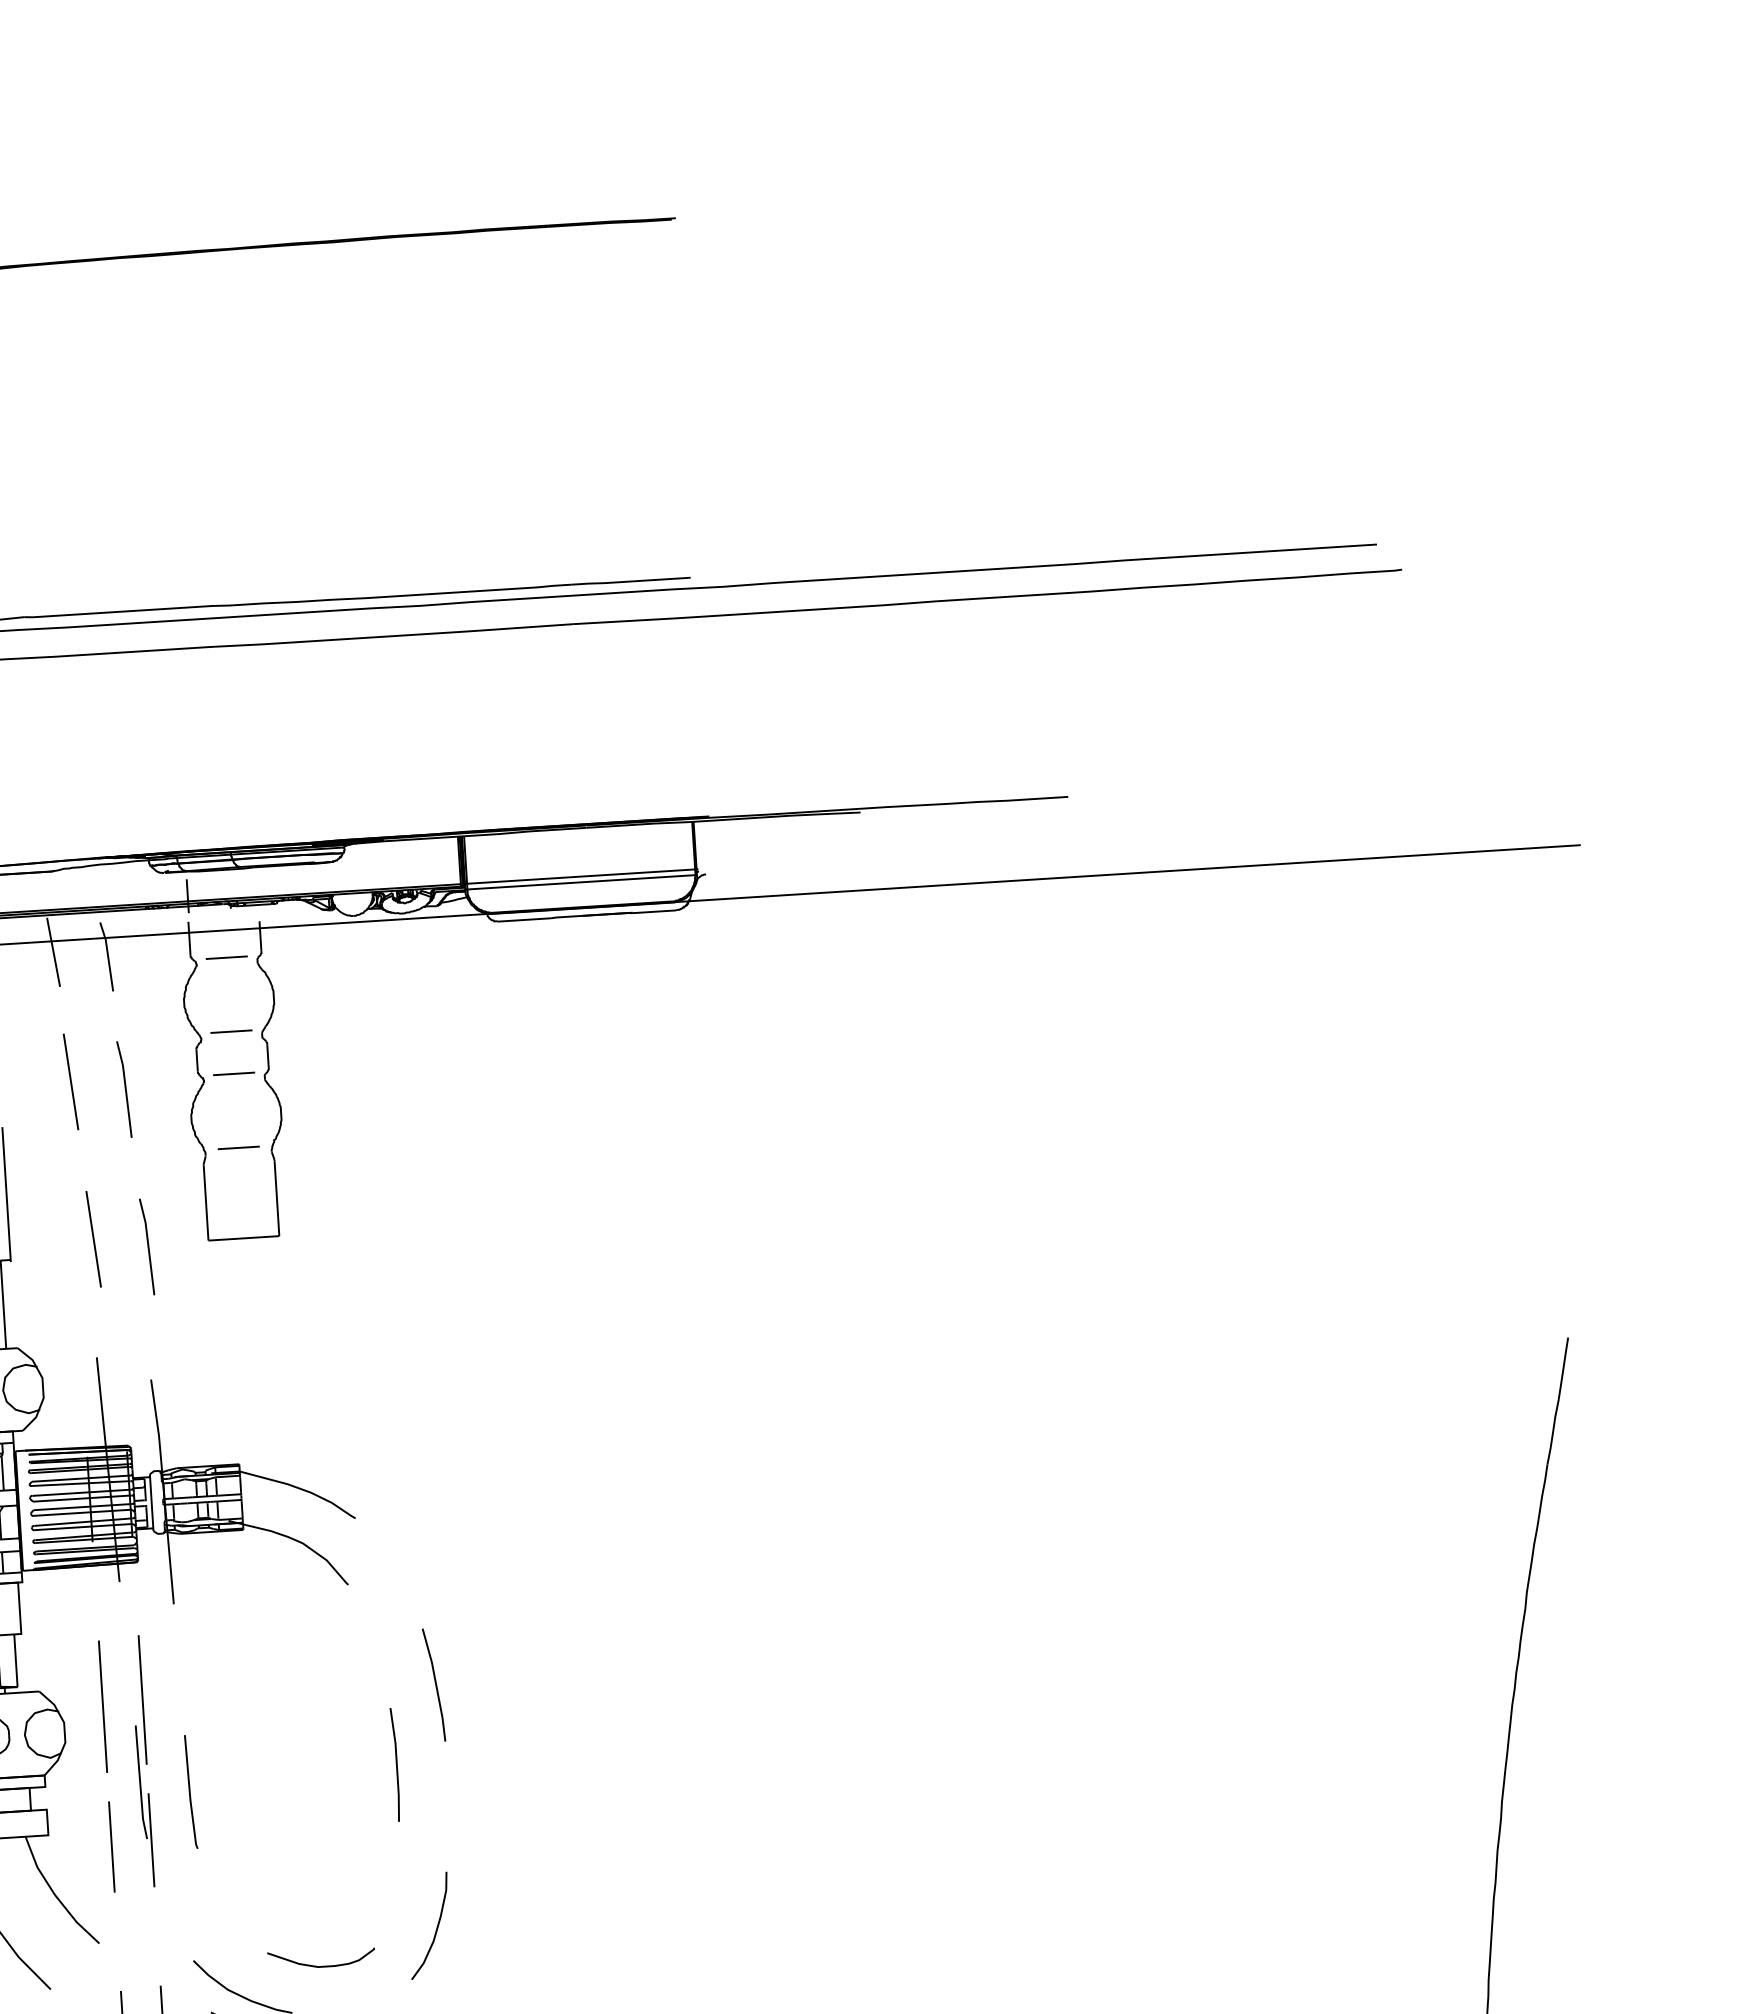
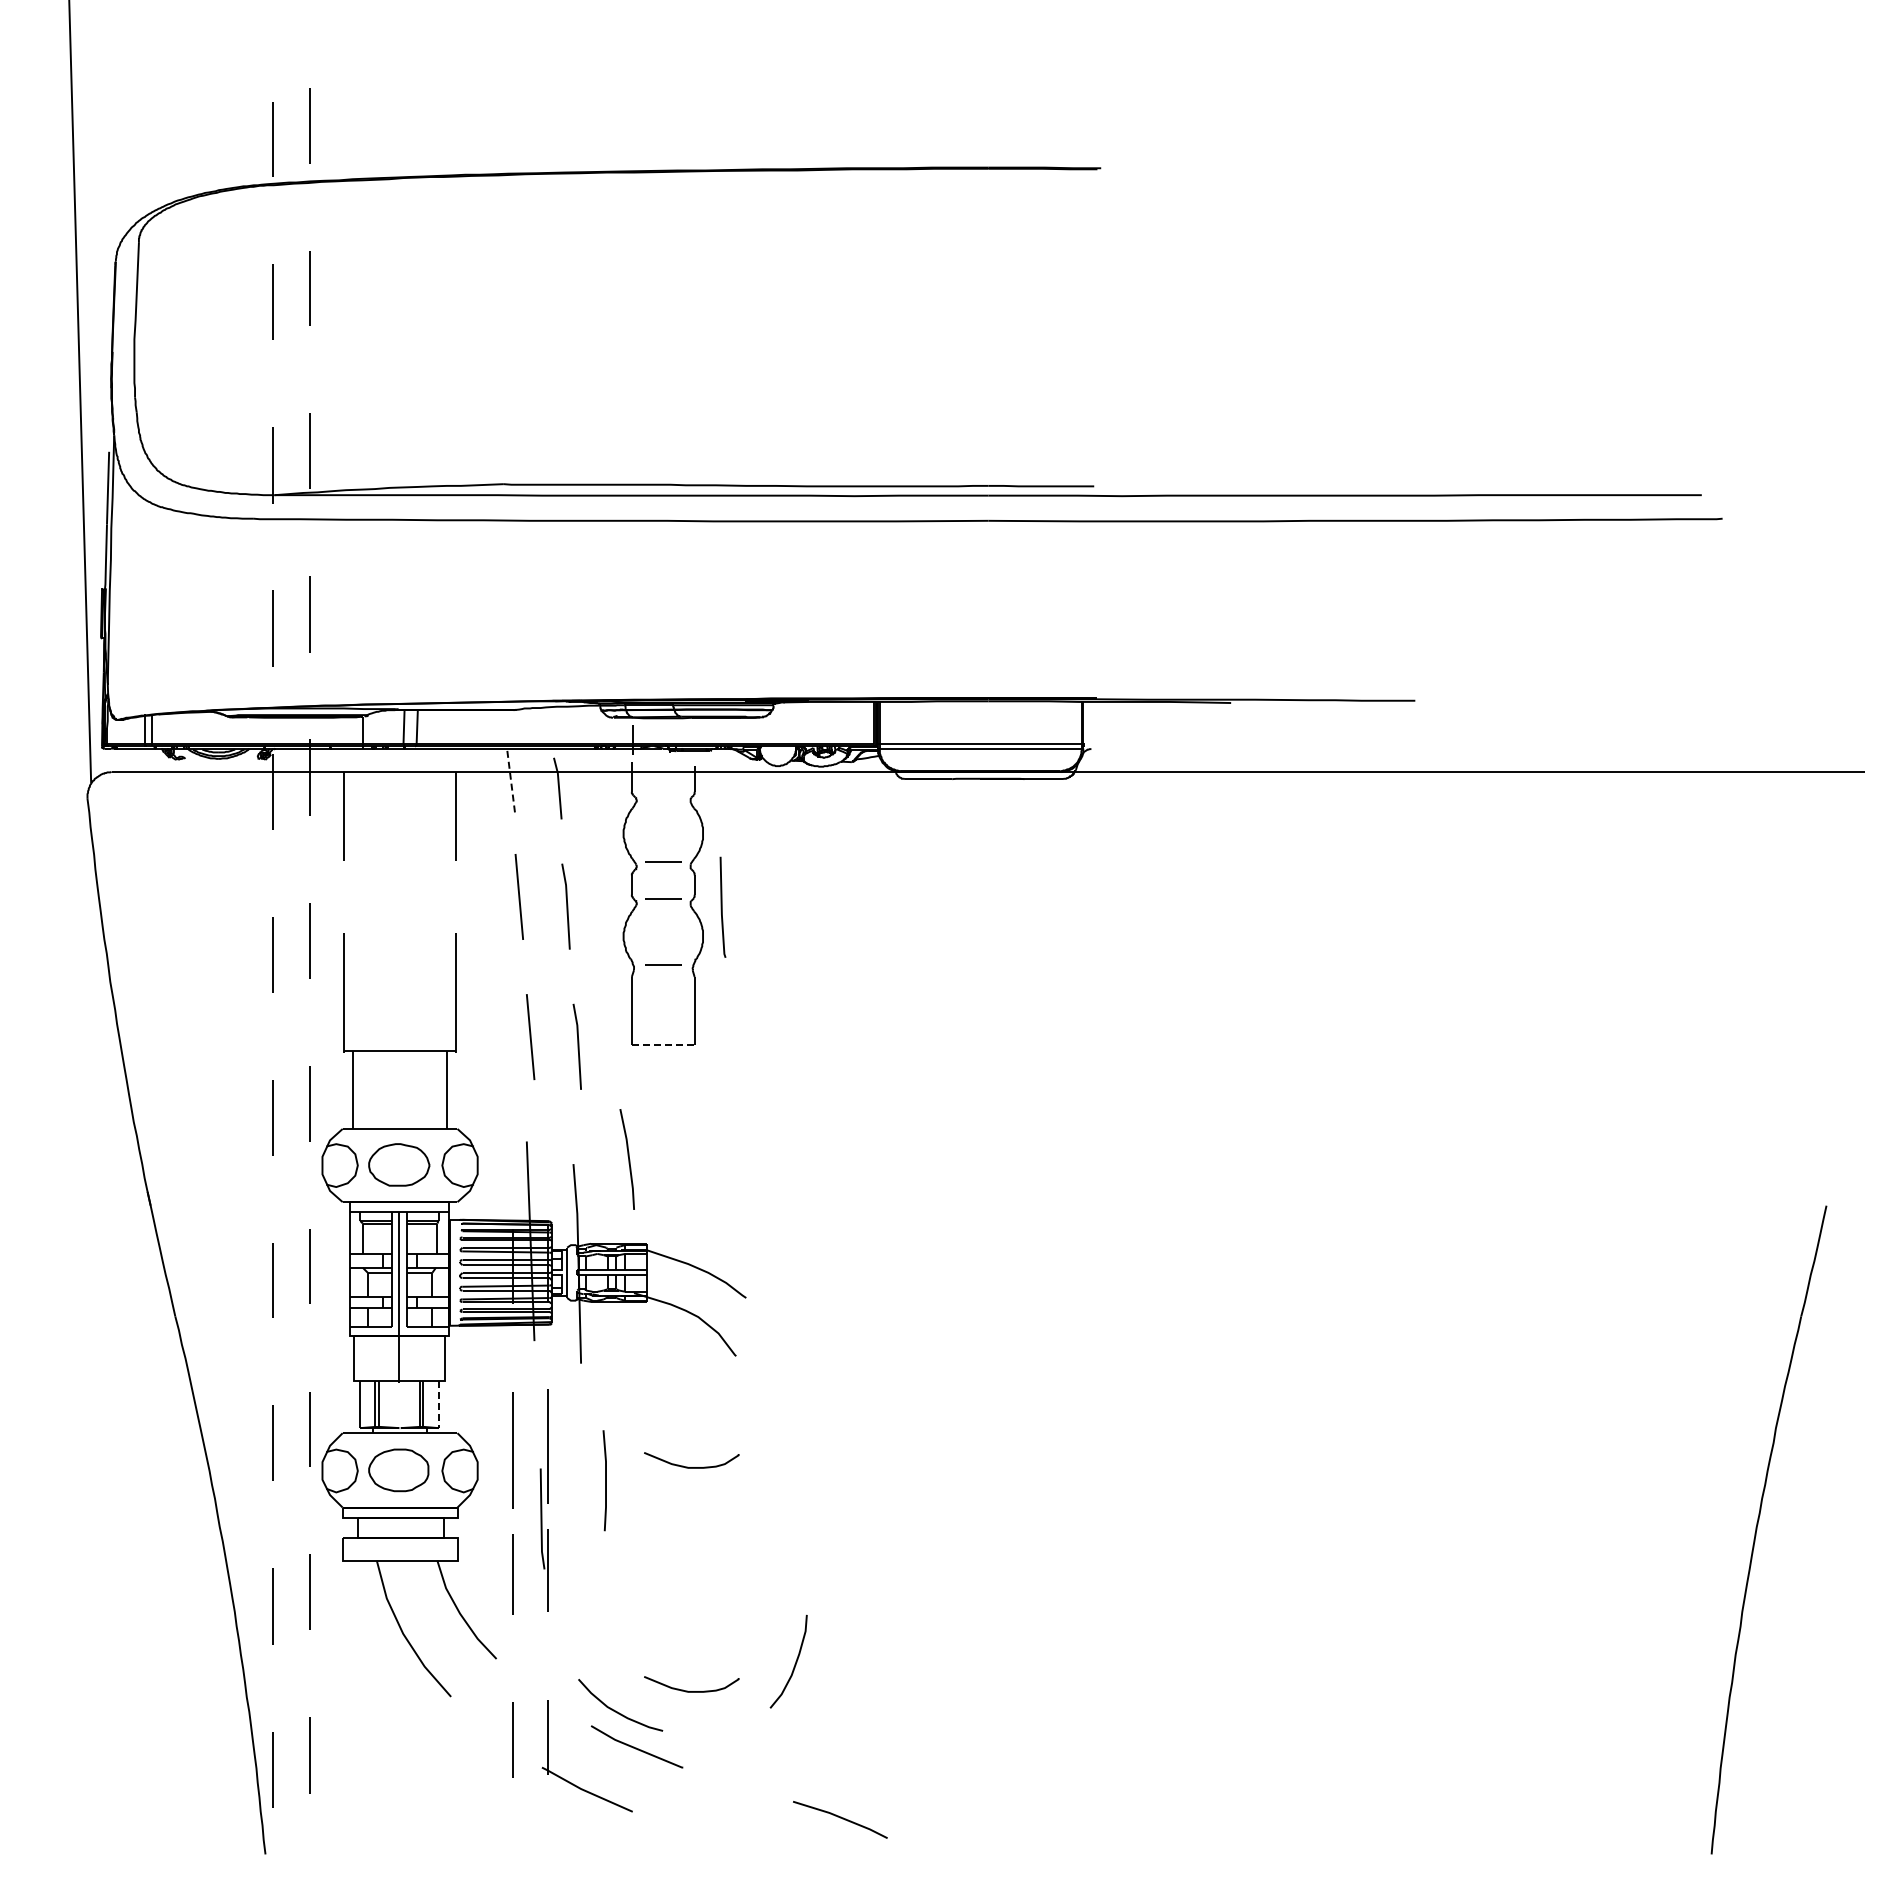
line: (53, 952) -> (511, 781), solid -> dashed
line: (226, 957) -> (663, 795), removed
line: (244, 1238) -> (663, 1044), solid -> dashed
line: (15, 1661) -> (438, 1405), solid -> dashed
line: (435, 1685) -> (628, 1159), moved
curve: (305, 1713) -> (691, 1467), added
line: (396, 1764) -> (605, 1480), moved
line: (190, 1791) -> (722, 906), moved

